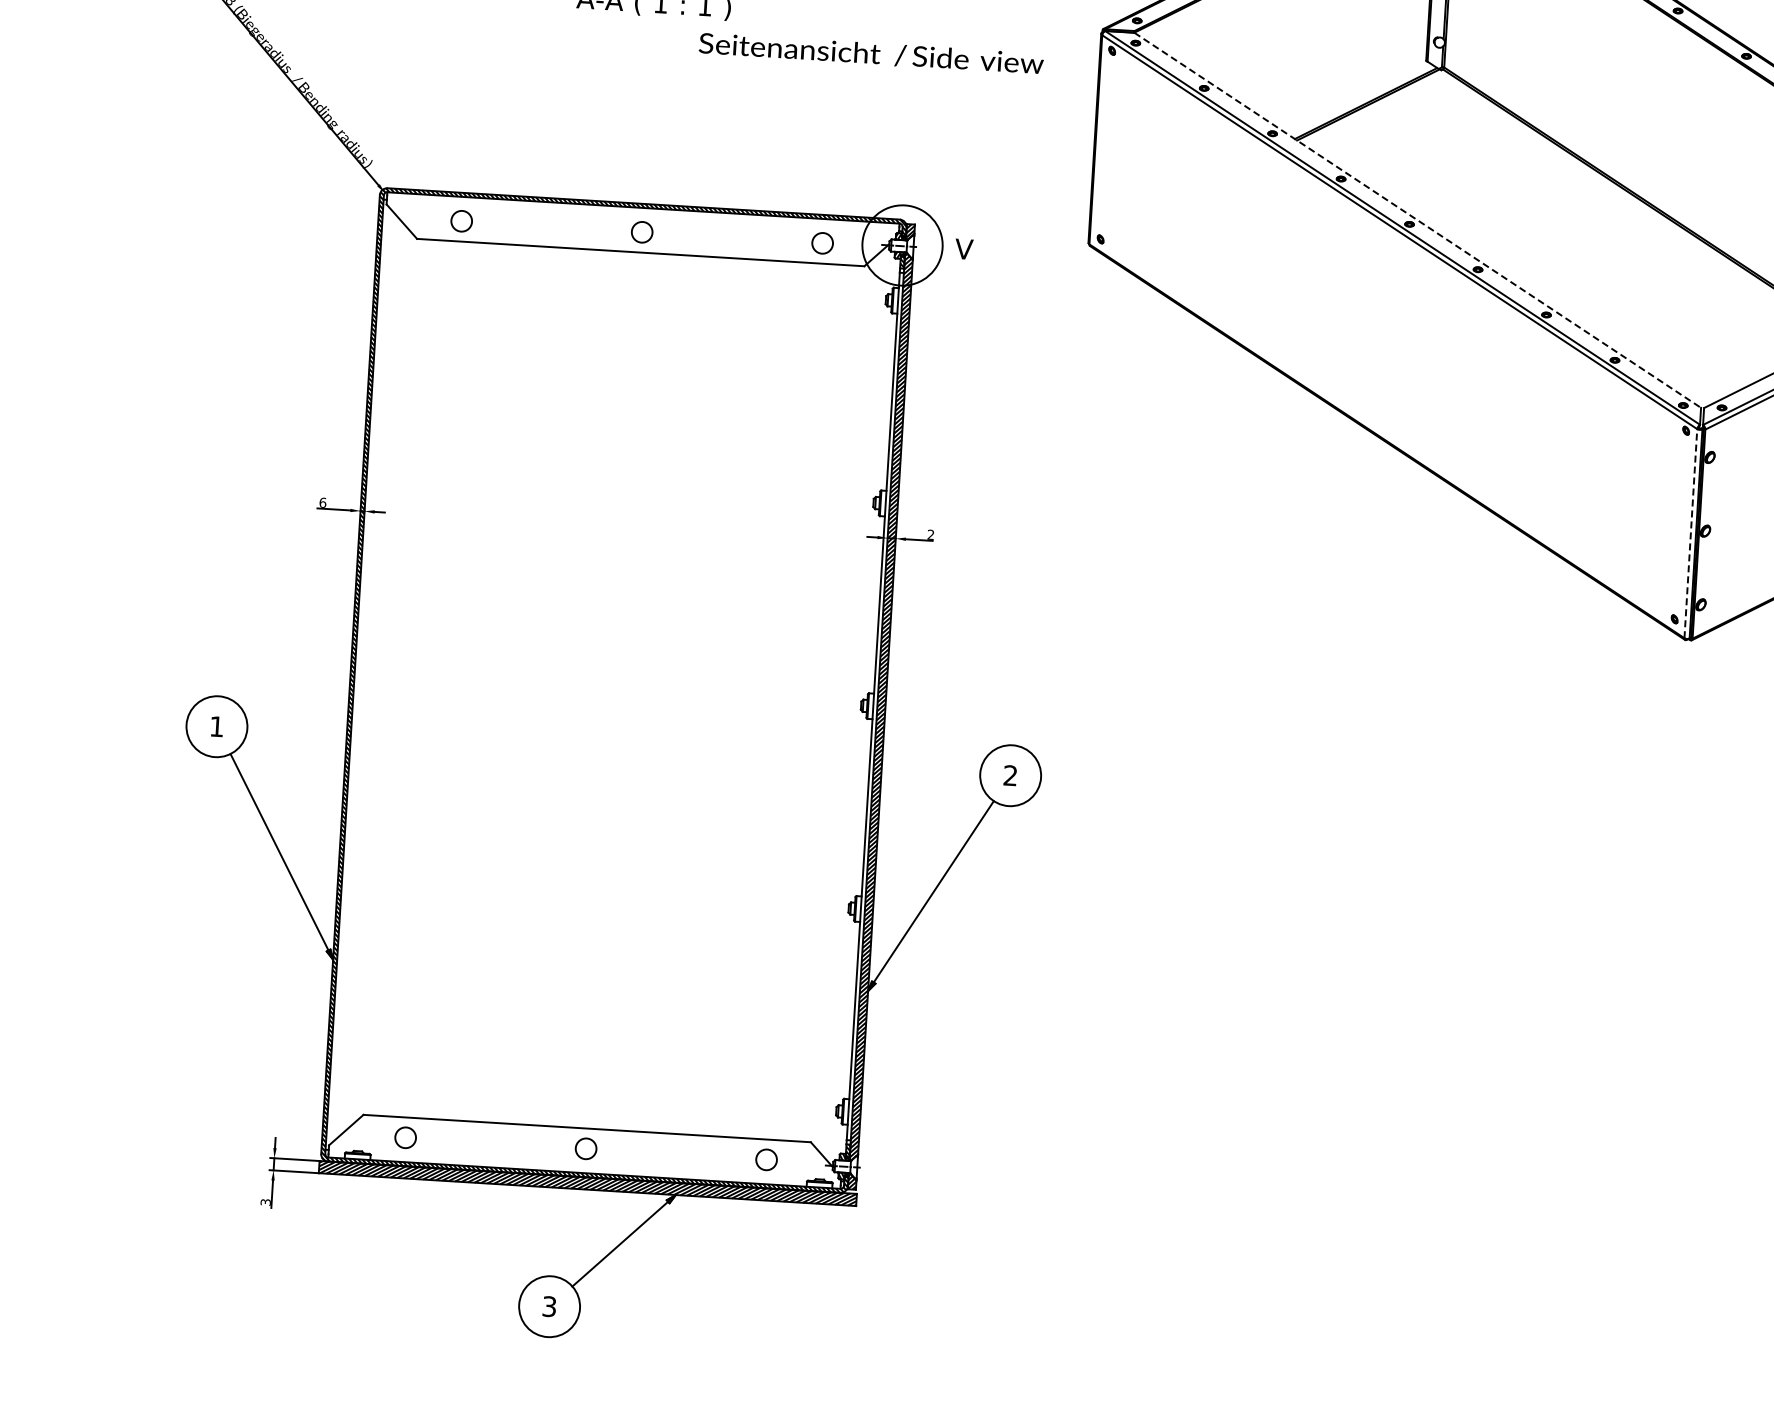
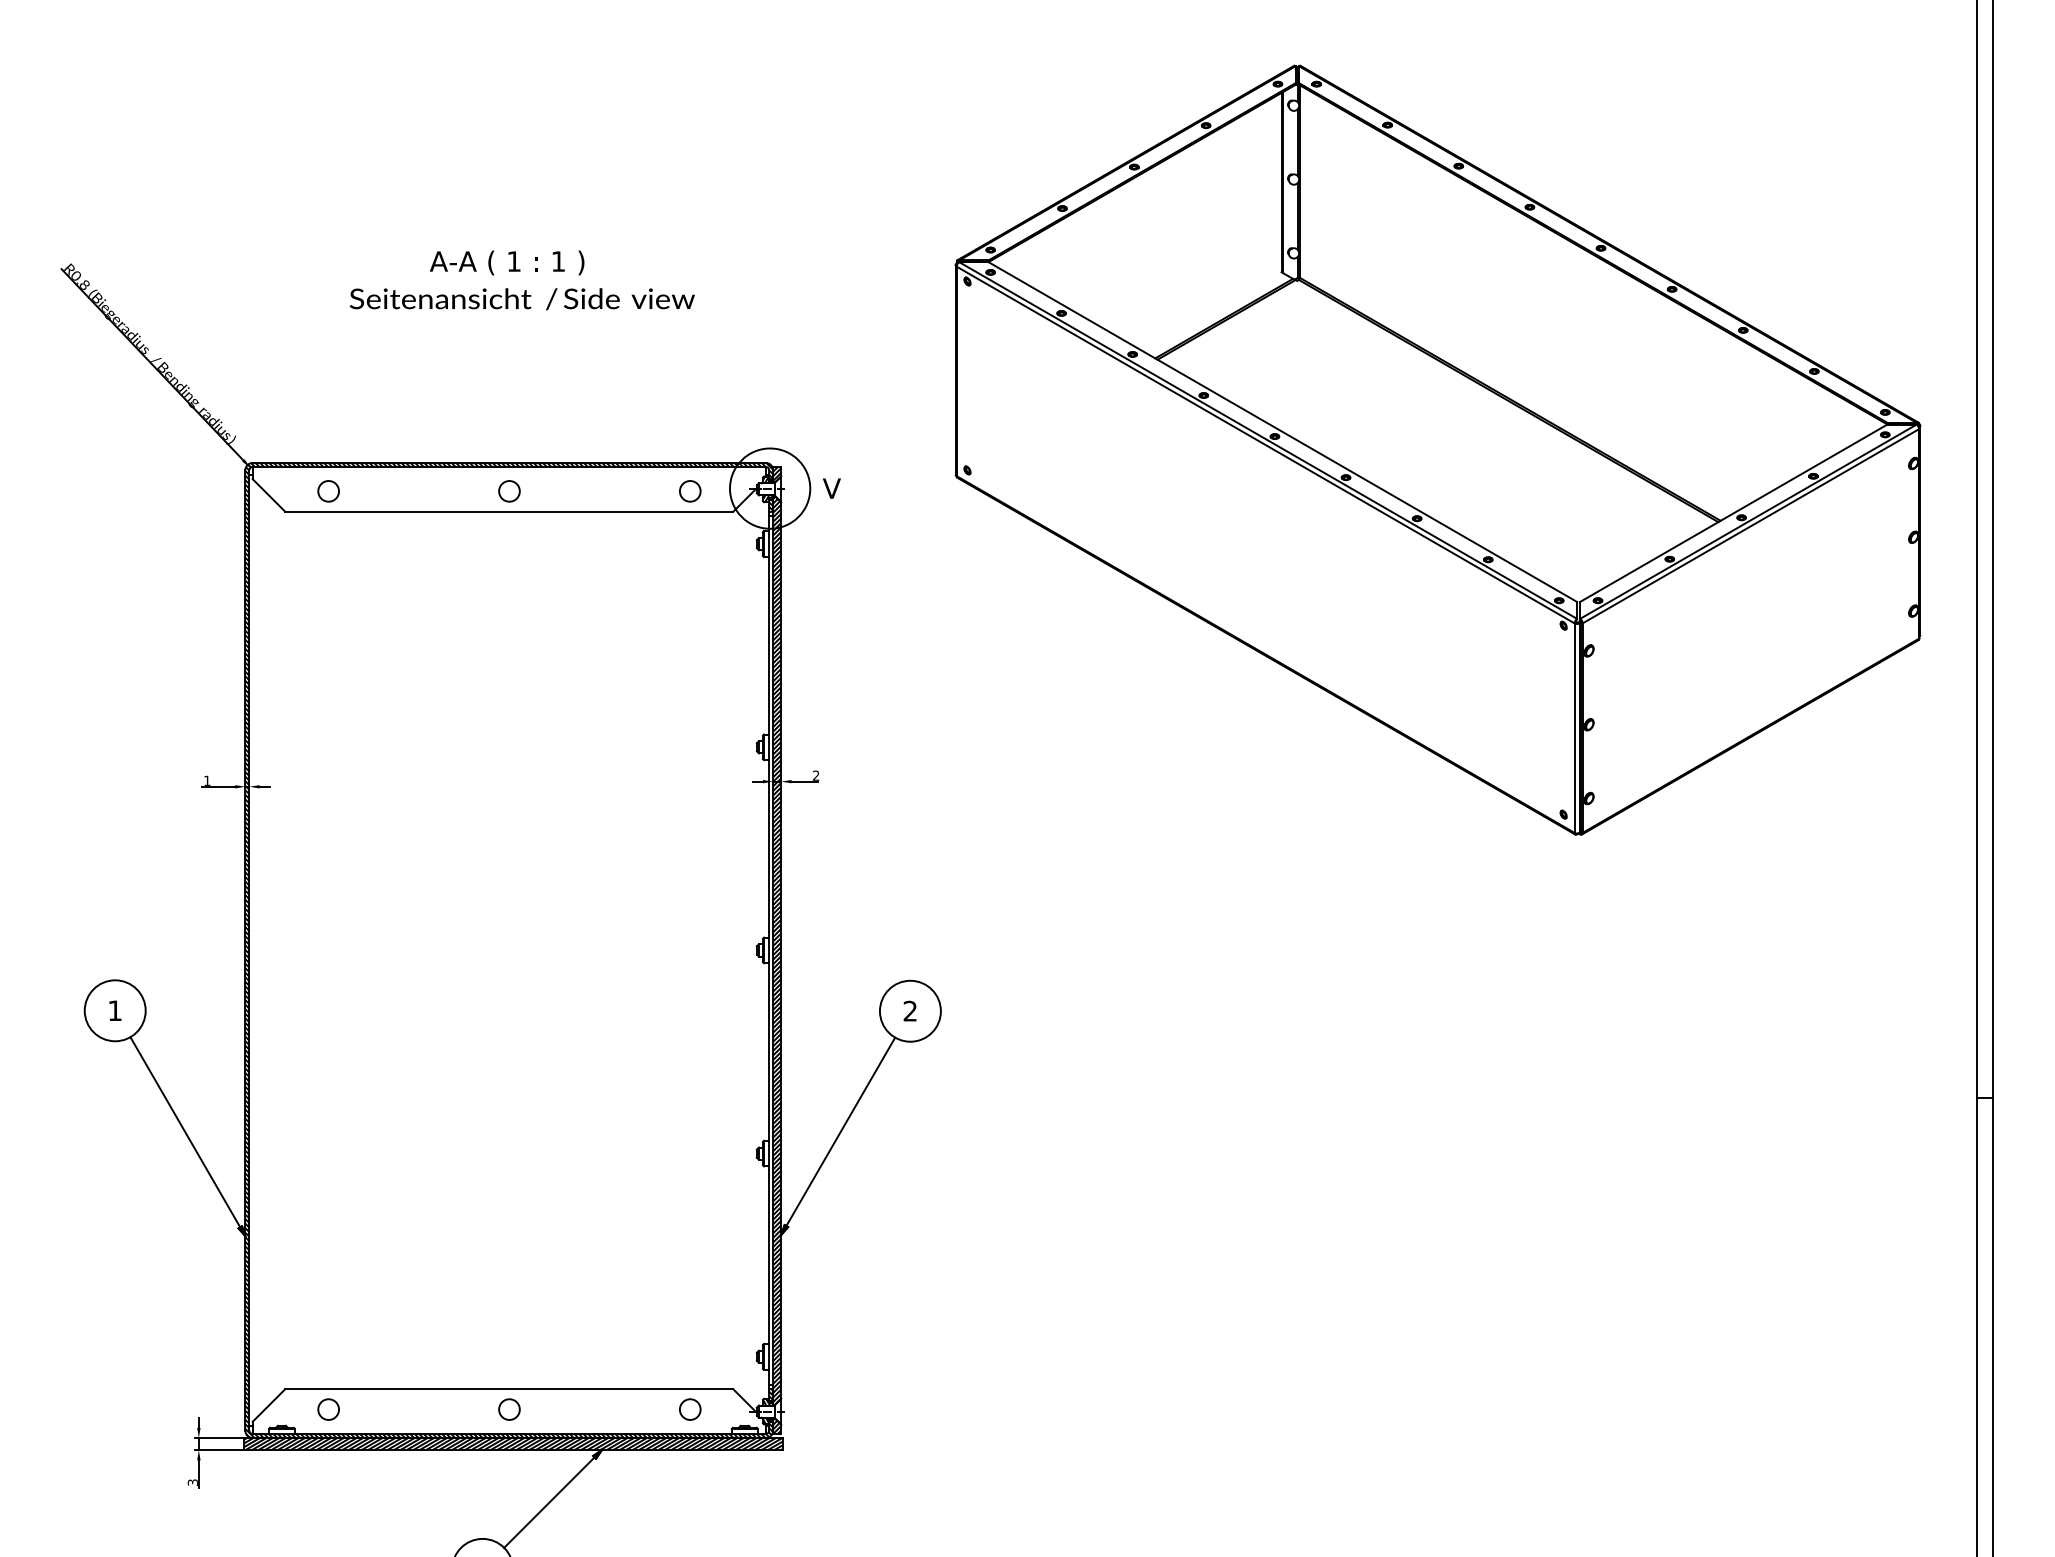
text: (870, 54) -> (521, 299), moved
line: (1417, 220) -> (1282, 432), dashed -> solid
text: (323, 502) -> (207, 780), 6 -> 1
line: (1690, 534) -> (1574, 728), dashed -> solid

